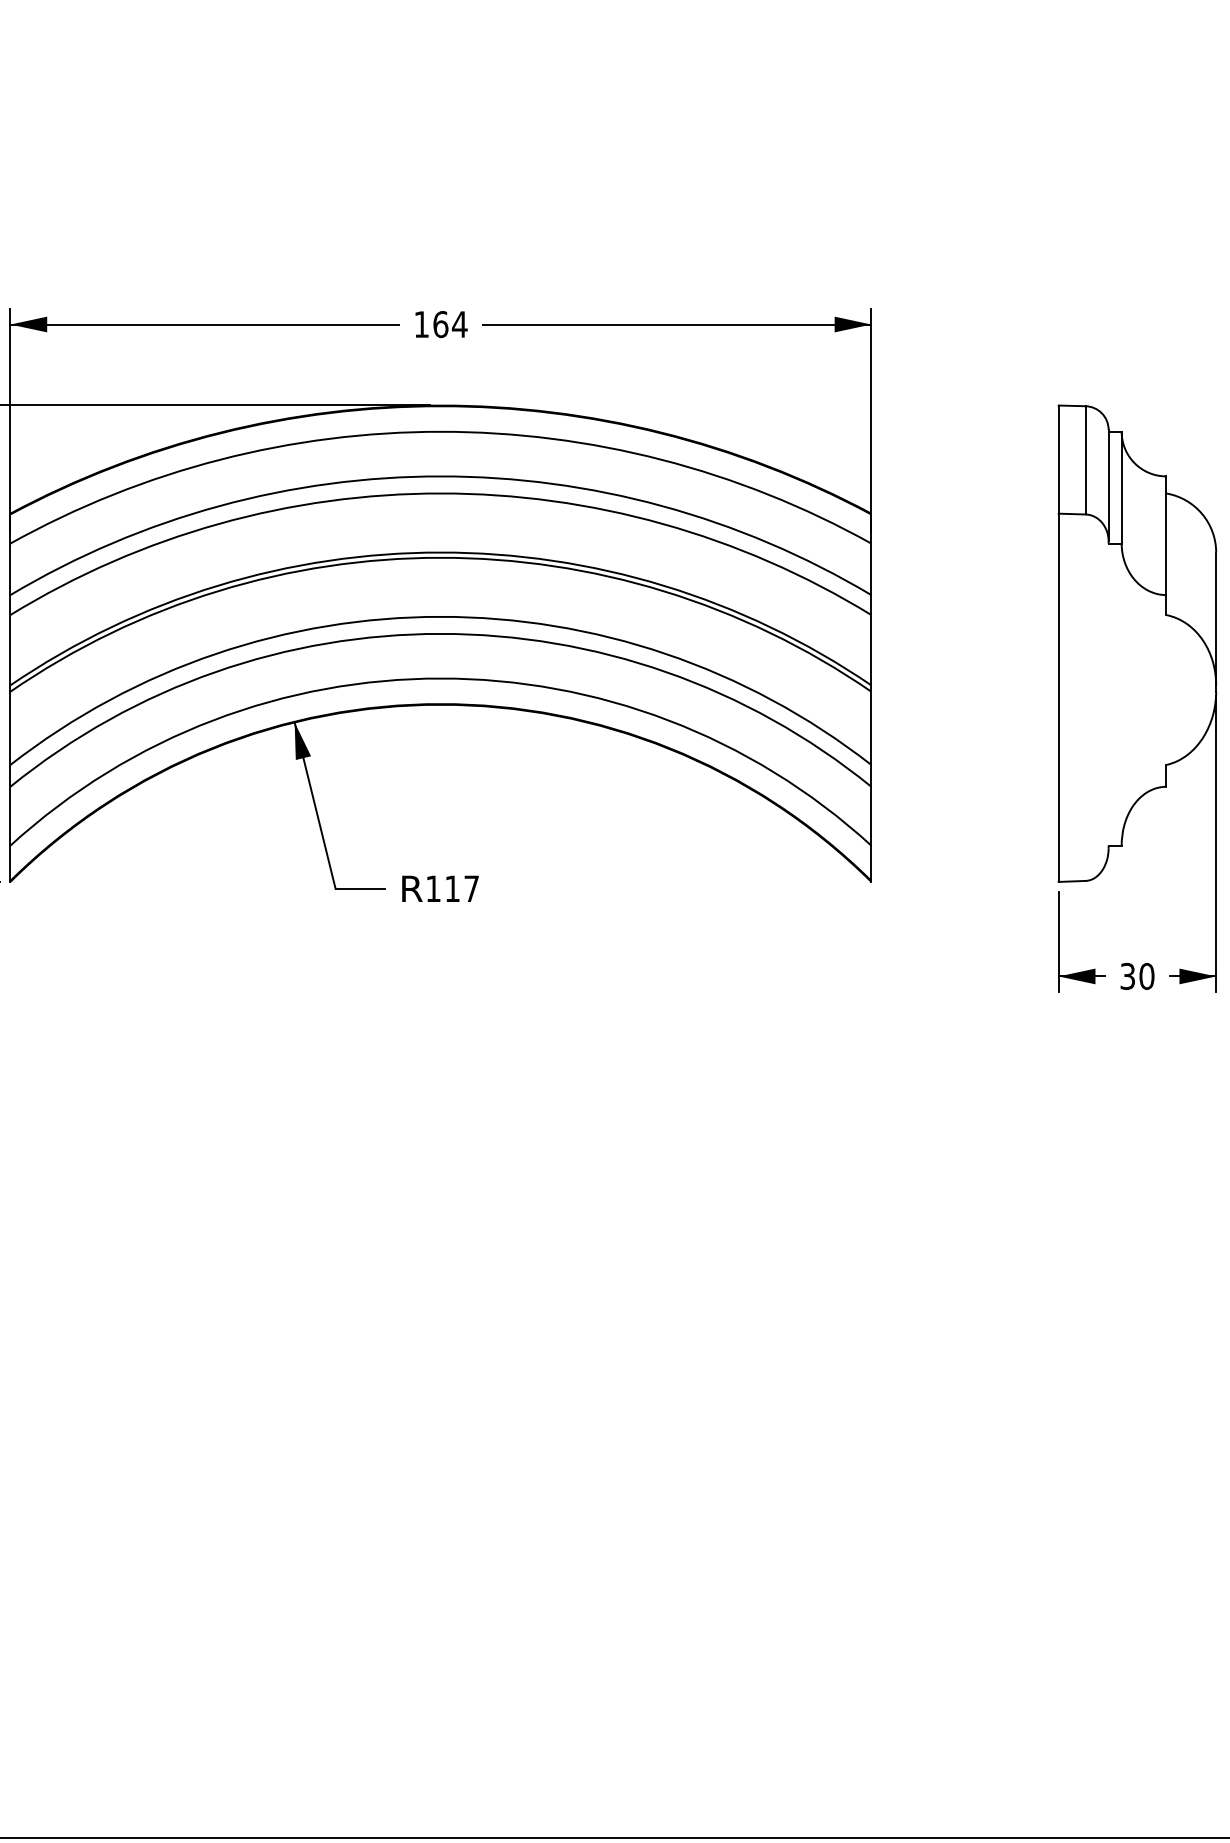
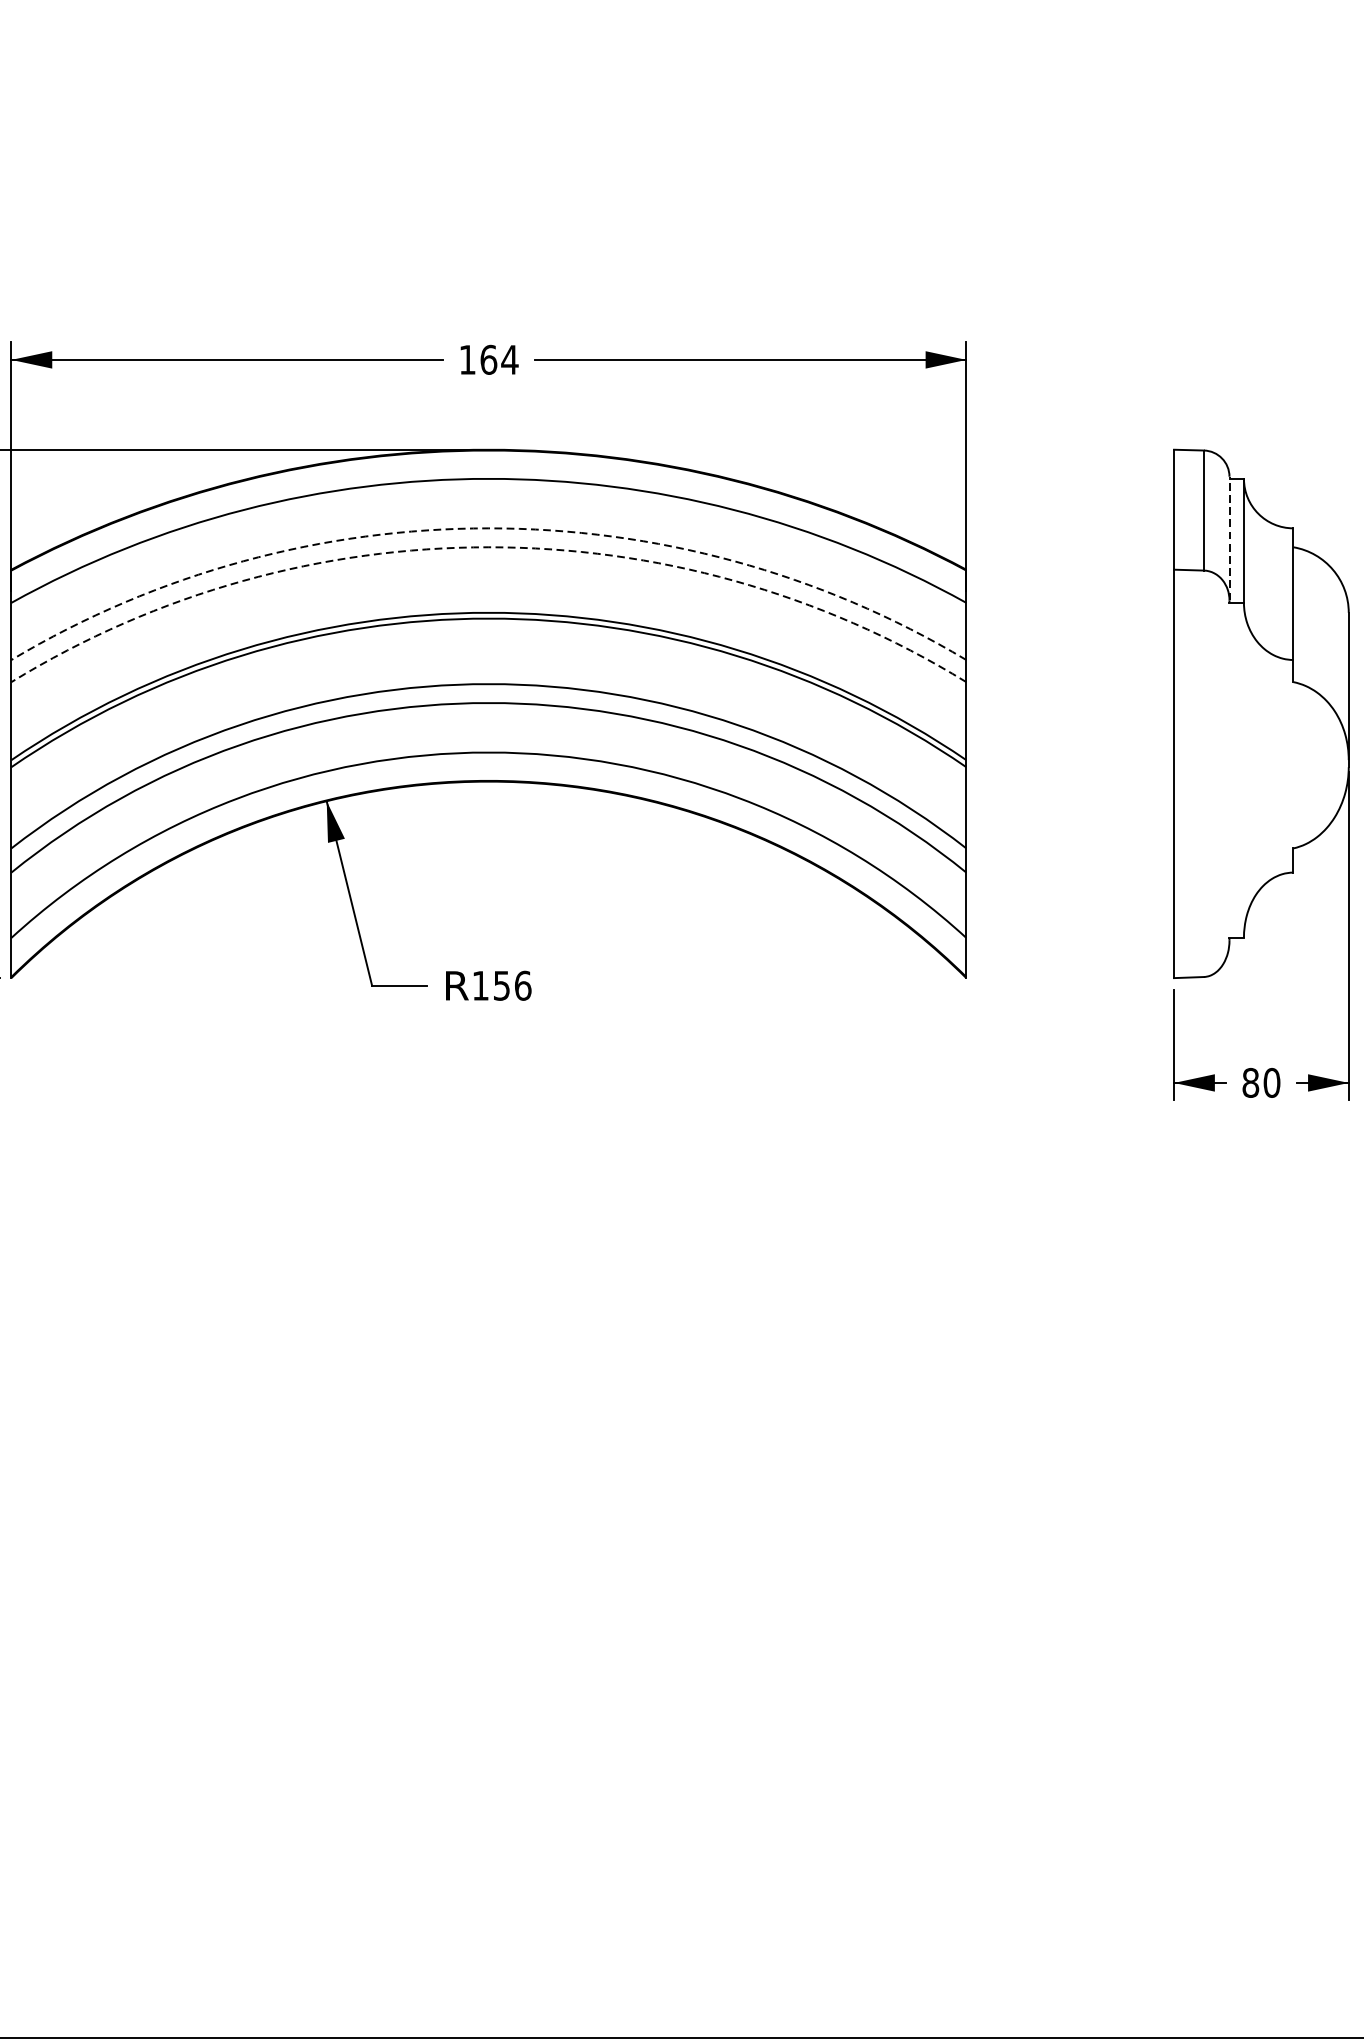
arc: (440, 476) -> (488, 528), solid -> dashed
line: (1108, 485) -> (1229, 538), solid -> dashed
arc: (440, 493) -> (488, 547), solid -> dashed
text: (462, 888) -> (512, 985), 117 -> 156
text: (1127, 976) -> (1250, 1083), 30 -> 80

